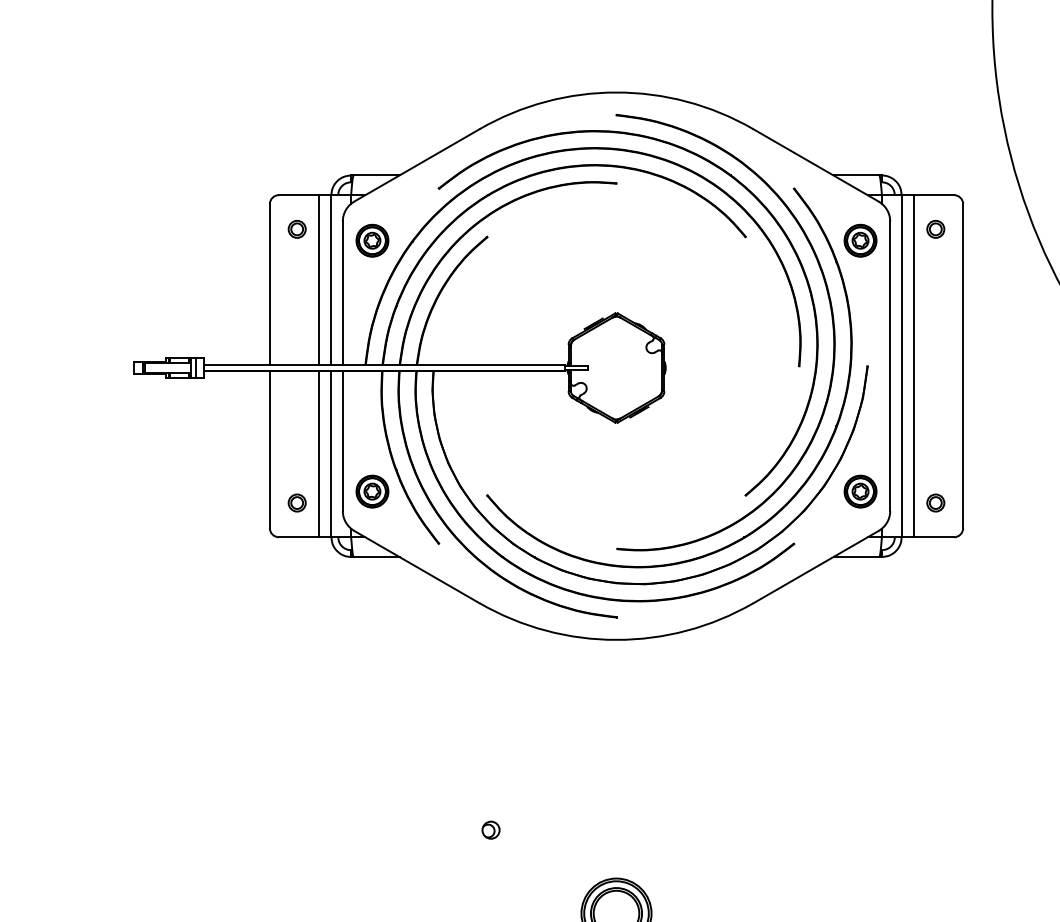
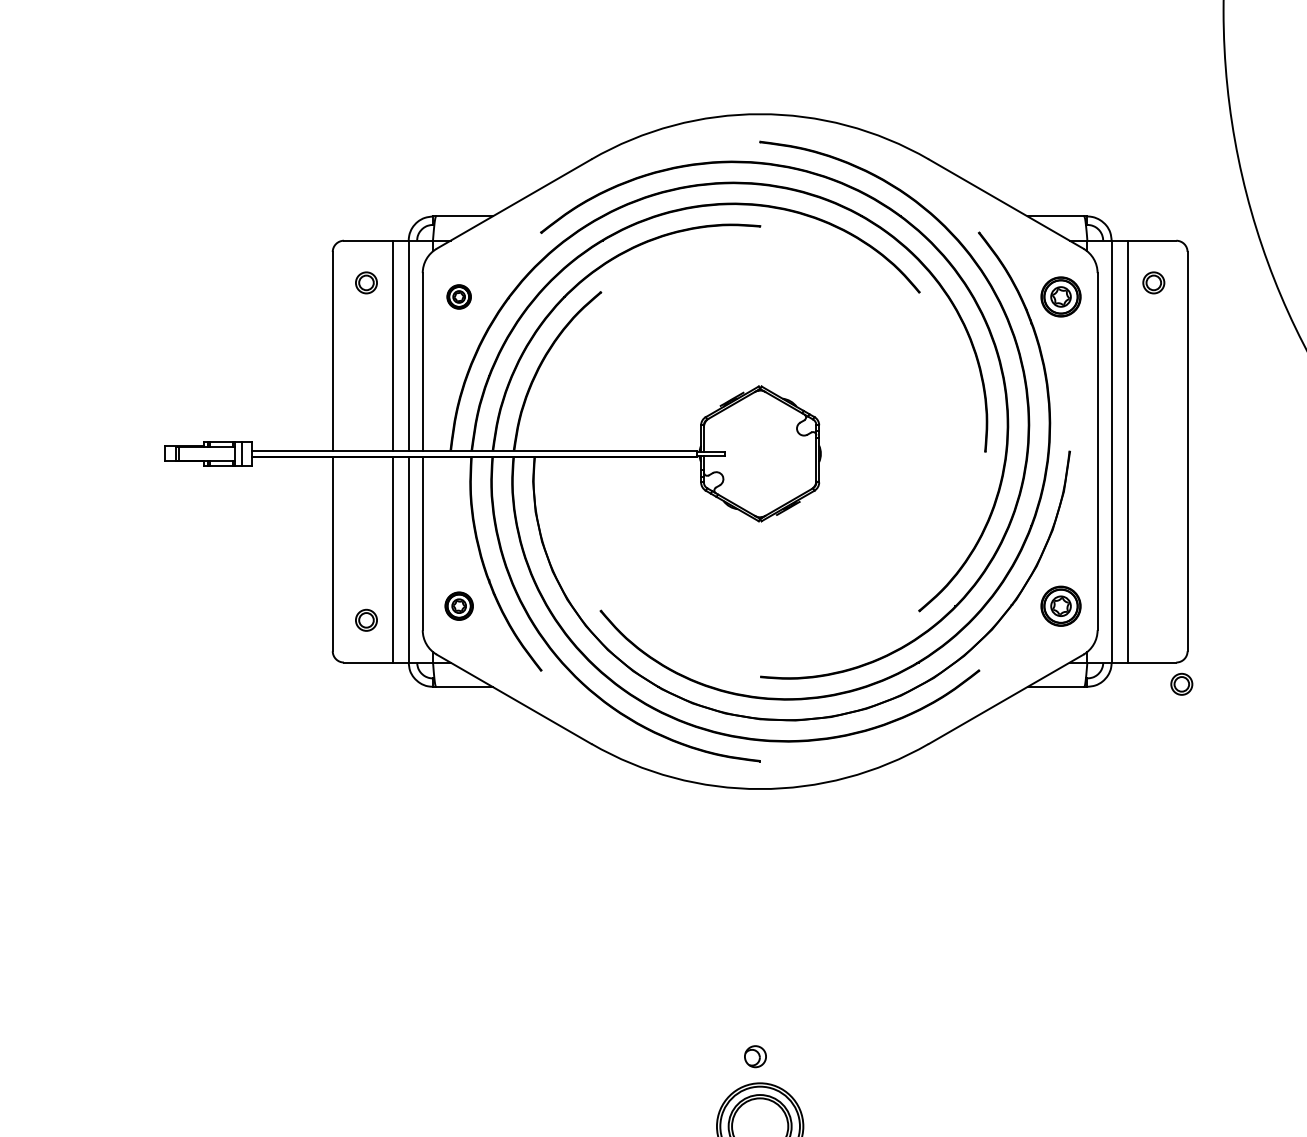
part: (371, 240) -> (458, 296), size x0.6
part: (371, 491) -> (458, 605), size x0.7
part: (935, 502) -> (1181, 683), moved
part: (491, 830) -> (755, 1056), moved

